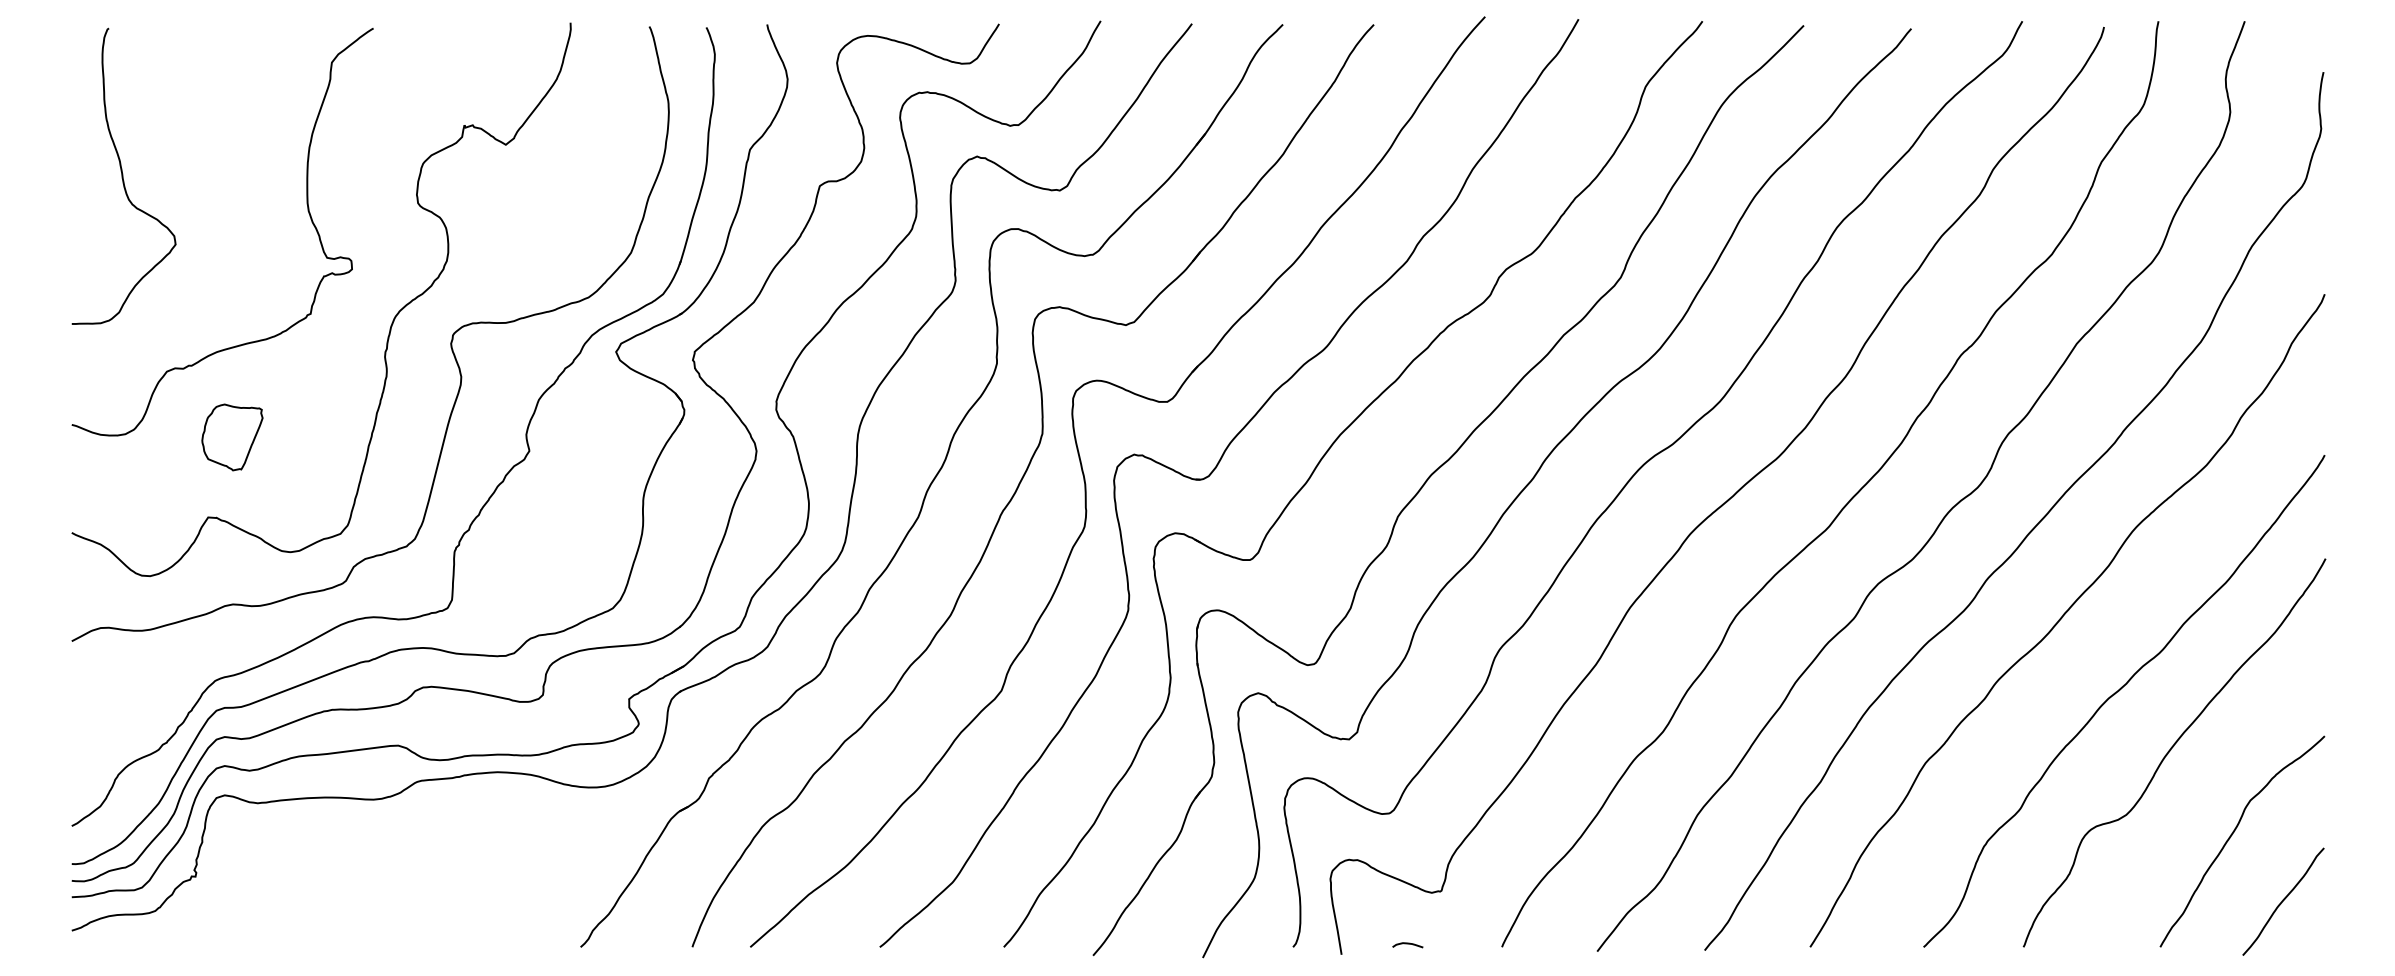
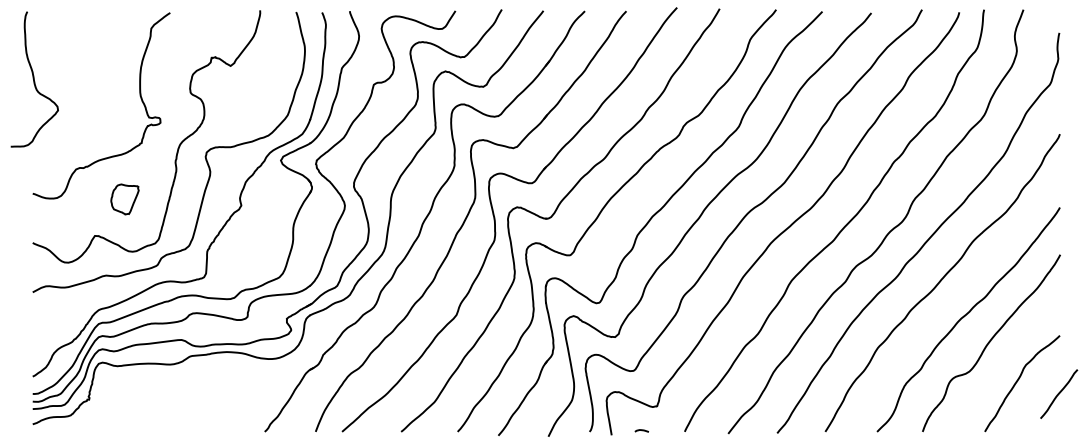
curve: (123, 176) -> (34, 79), moved
part: (231, 437) -> (124, 199), moved
curve: (2284, 900) -> (1059, 393), moved

